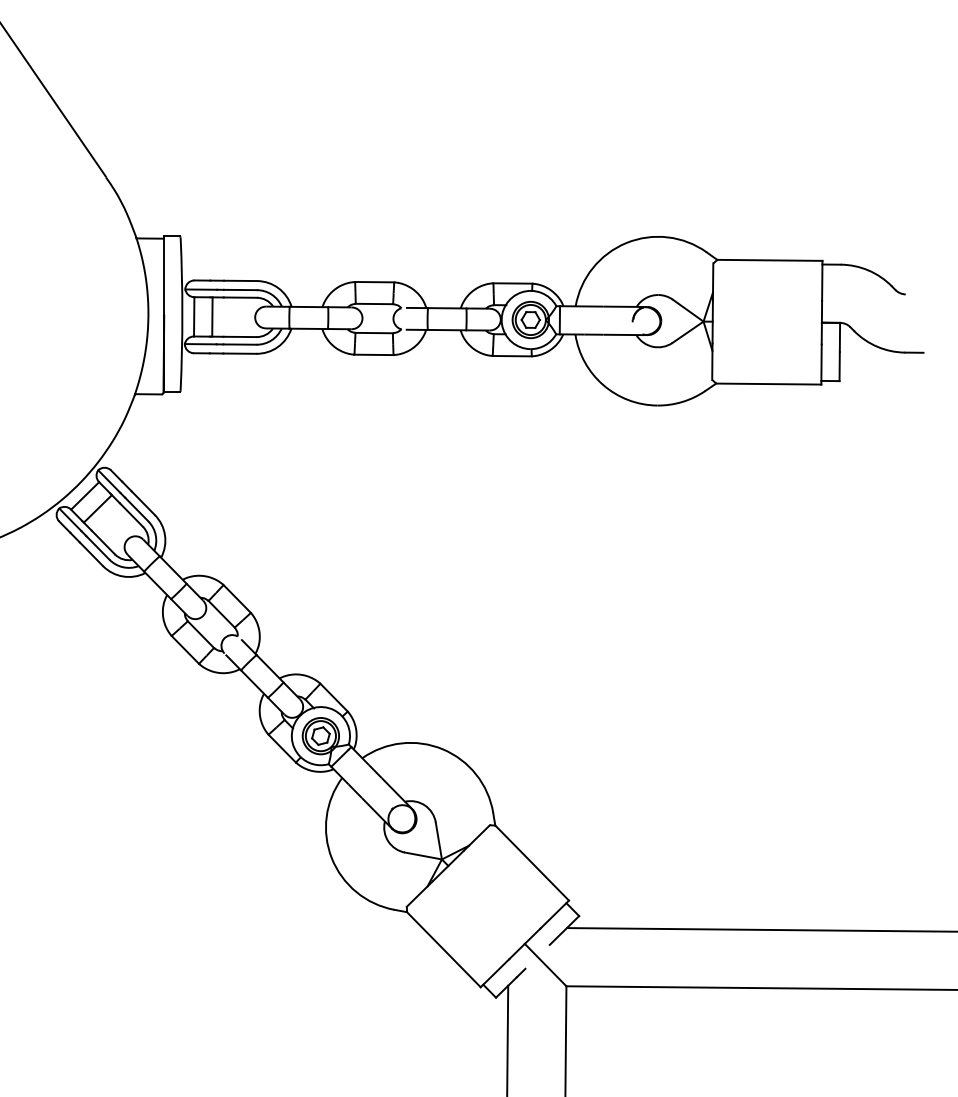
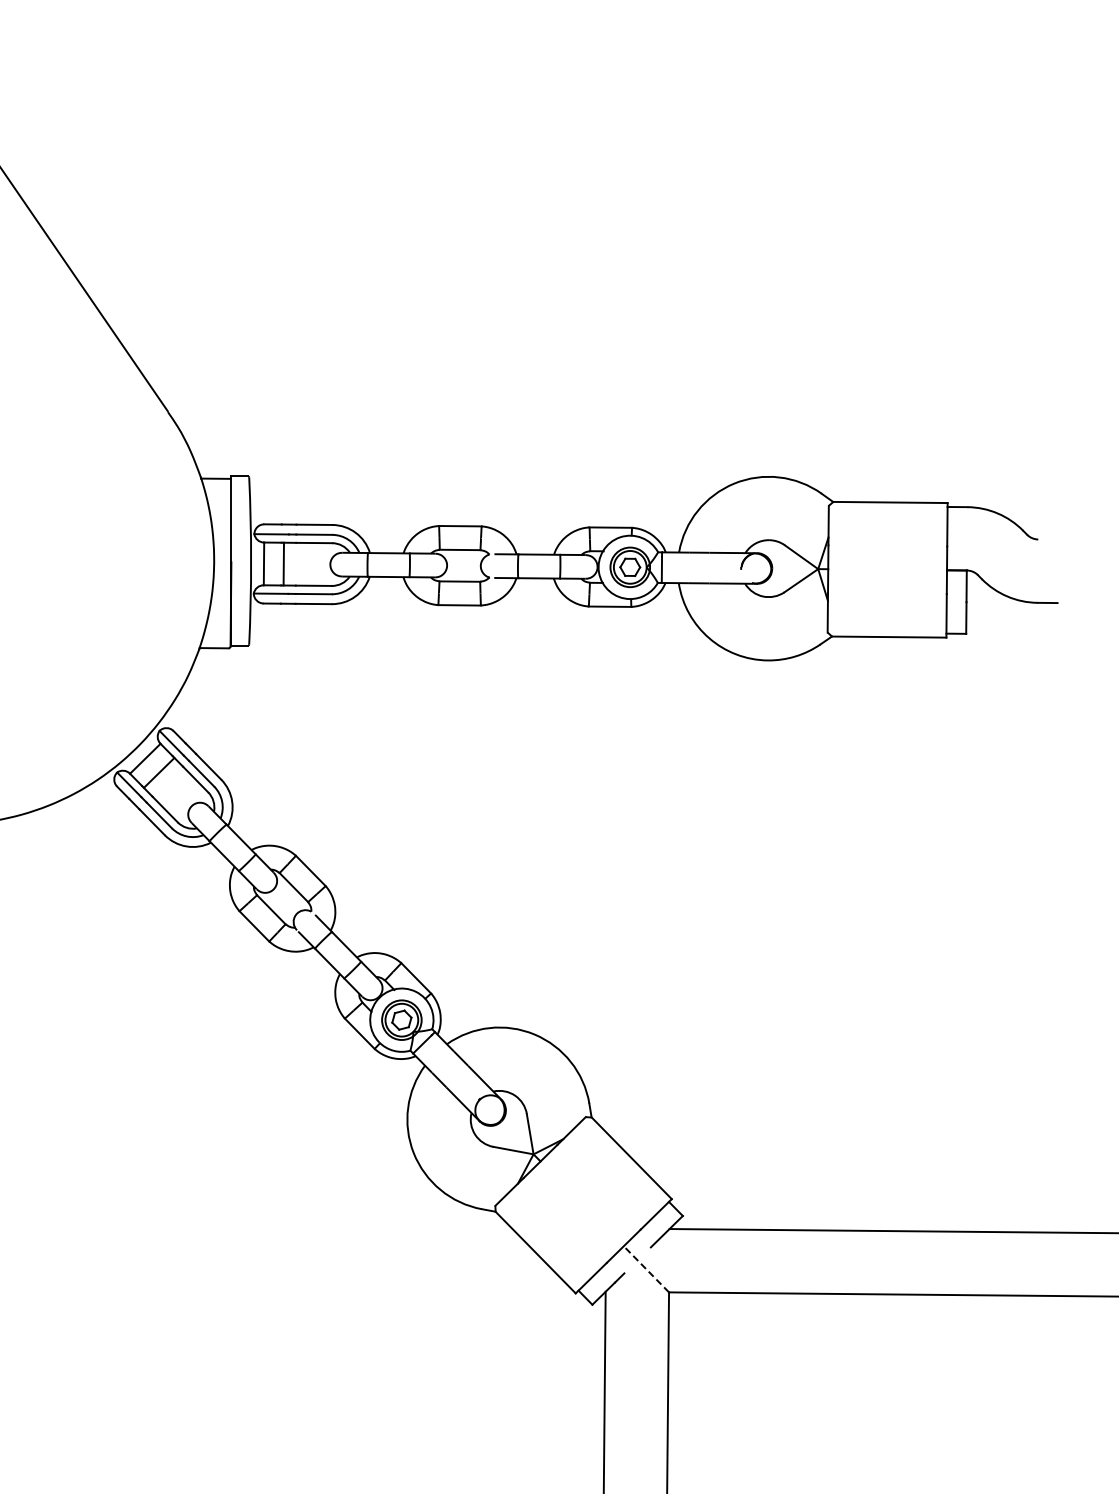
line: (545, 964) -> (646, 1268), solid -> dashed

